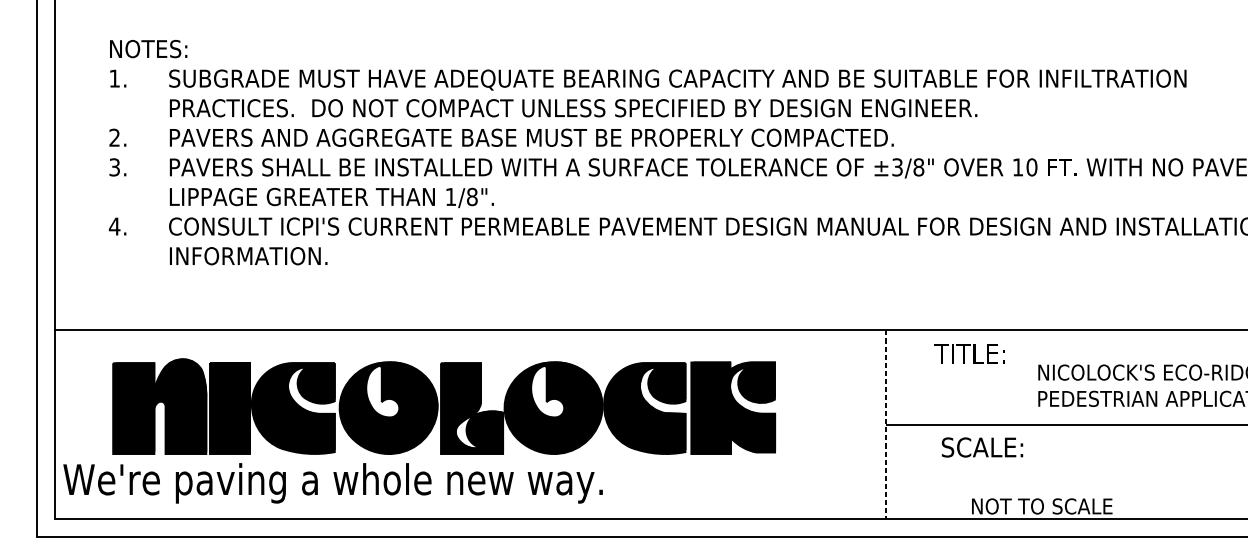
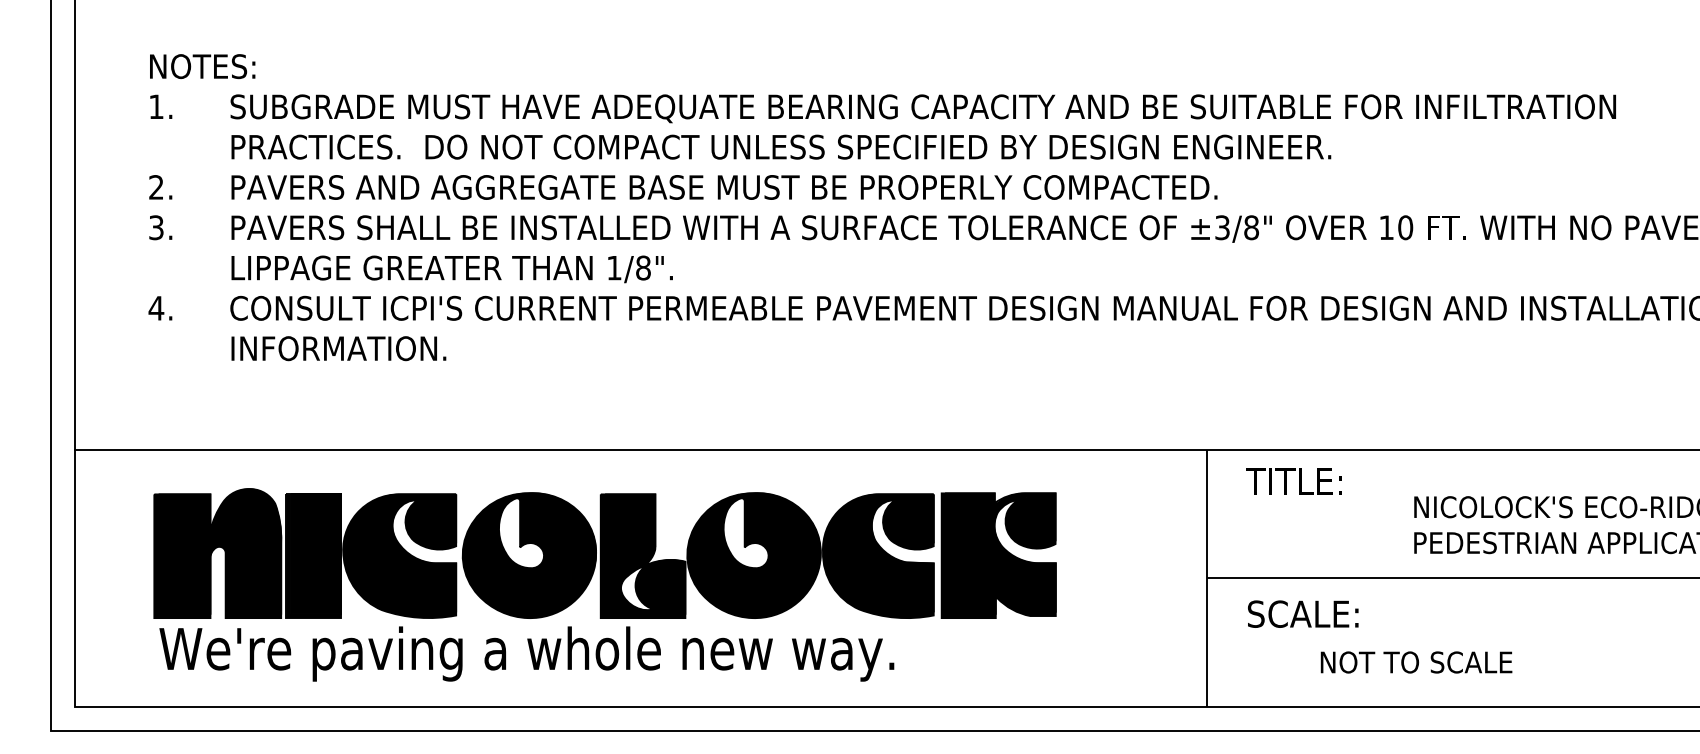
text: (969, 353) -> (1293, 481), moved
line: (885, 424) -> (1206, 578), dashed -> solid
text: (982, 446) -> (1303, 613), moved
text: (332, 482) -> (526, 653), moved
text: (1042, 506) -> (1416, 662), moved

